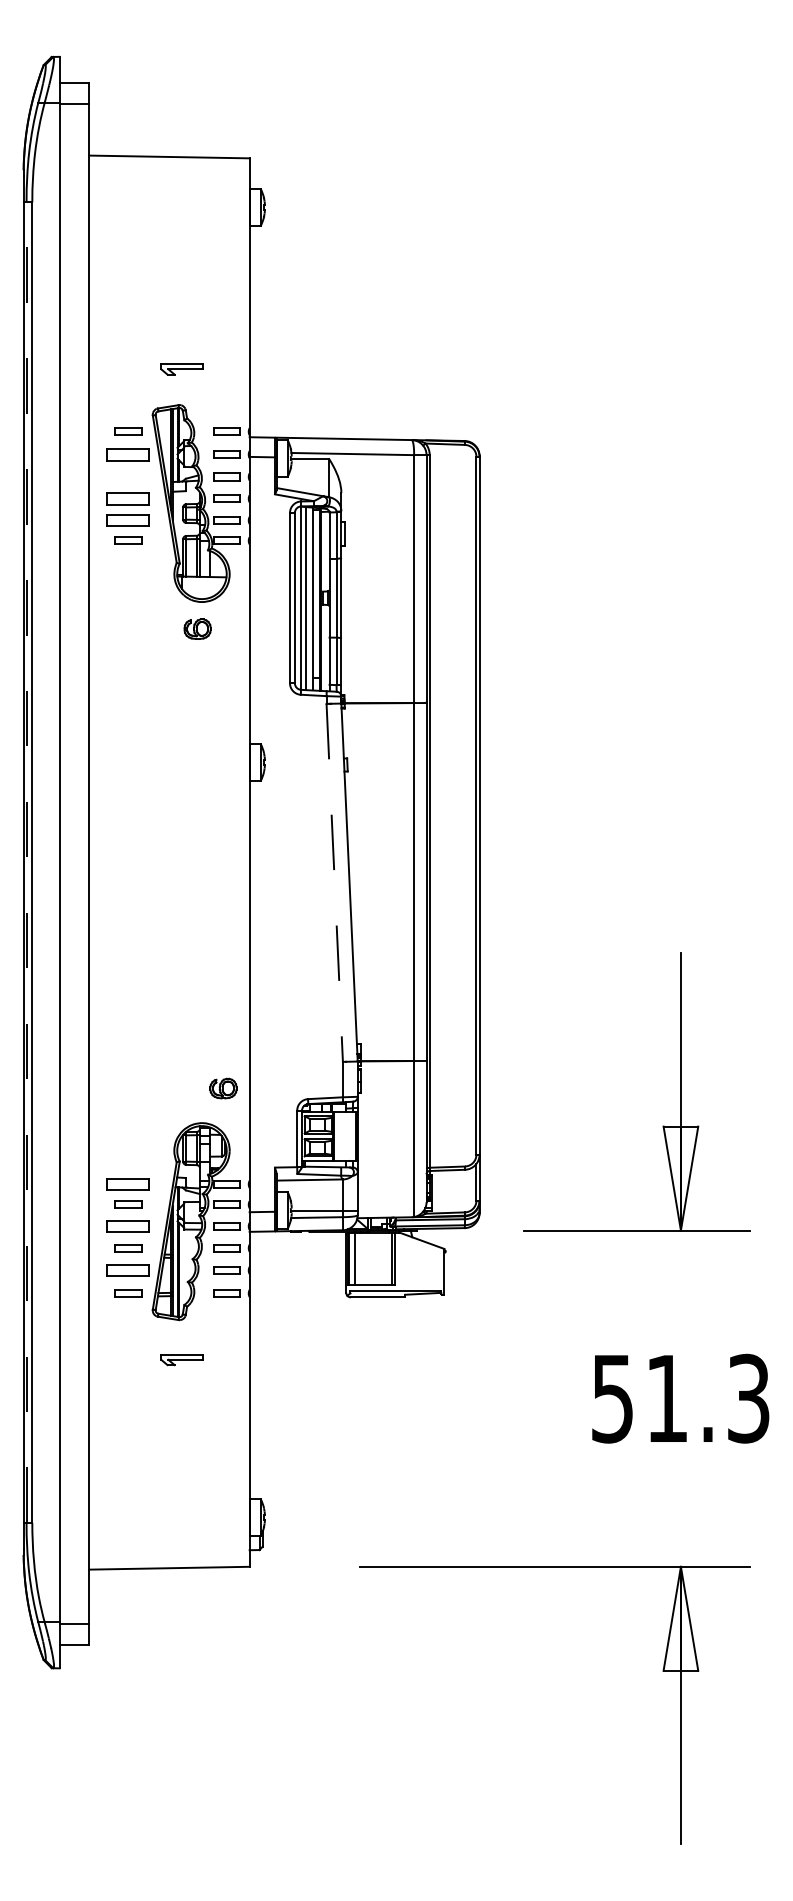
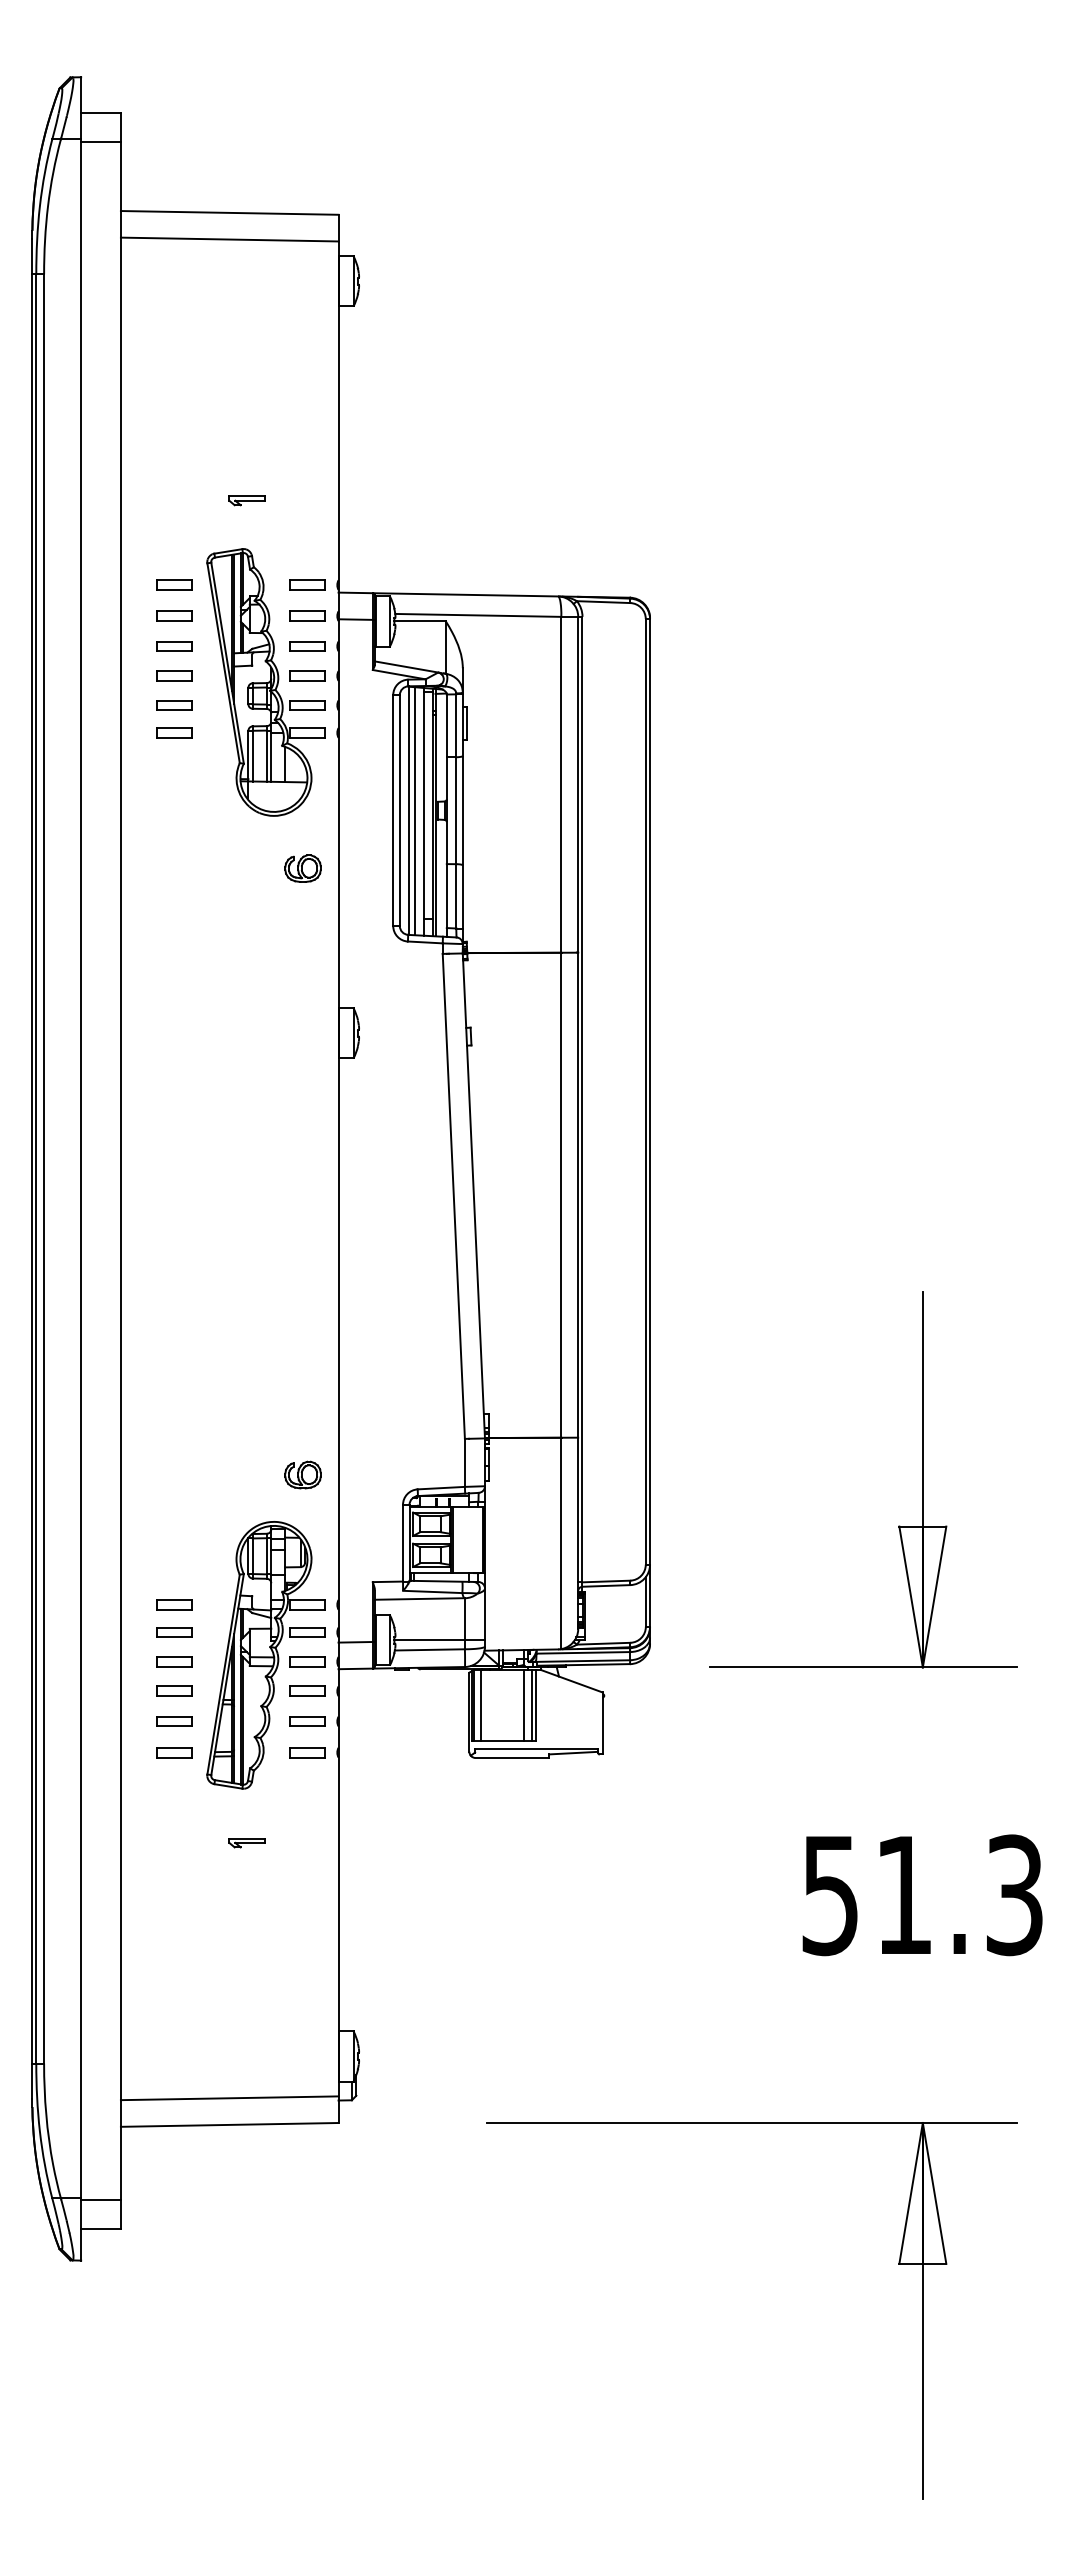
line: (169, 176) -> (229, 239), added
part: (181, 369) -> (246, 500), size x0.62
part: (128, 454) -> (174, 615), size x0.62
part: (128, 477) -> (174, 646), added
part: (128, 498) -> (174, 675), size x0.62
part: (128, 520) -> (174, 705), size x0.62
part: (197, 629) -> (302, 868), moved
line: (26, 862) -> (36, 1168), dashed -> solid
line: (334, 882) -> (453, 1196), dashed -> solid
part: (128, 1184) -> (174, 1604), size x0.62
part: (128, 1226) -> (174, 1661), size x0.62
line: (386, 1258) -> (524, 1705), added
part: (128, 1270) -> (174, 1721), size x0.62
part: (181, 1360) -> (246, 1843), size x0.62
line: (169, 1548) -> (229, 2098), added

